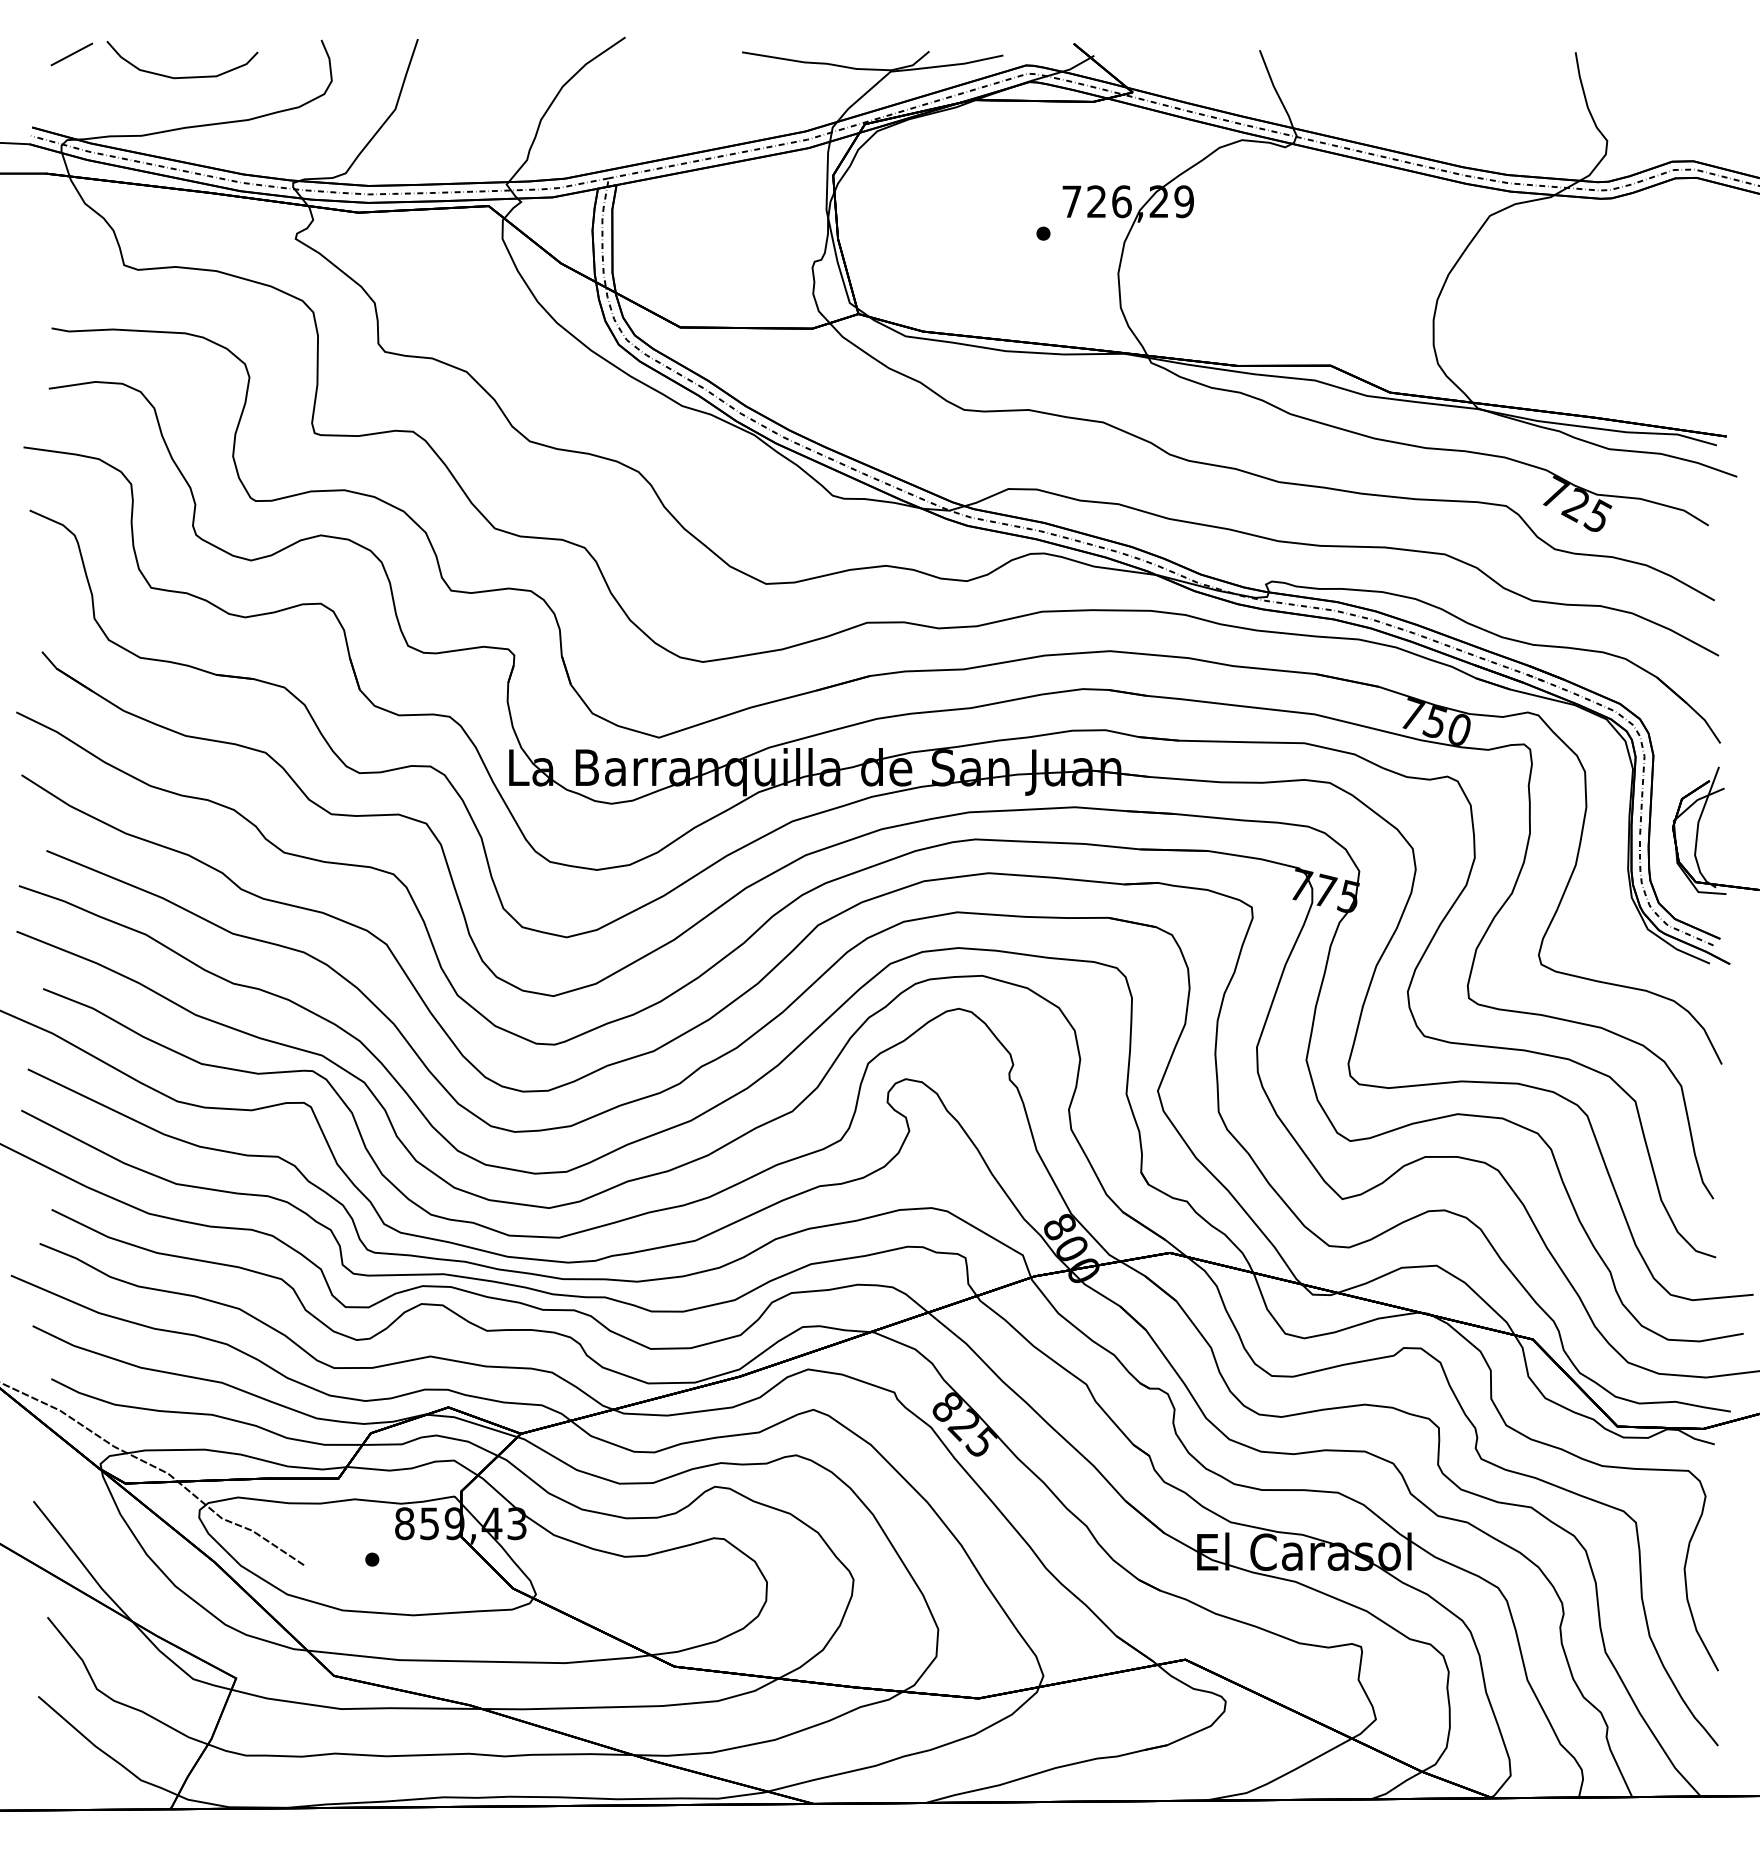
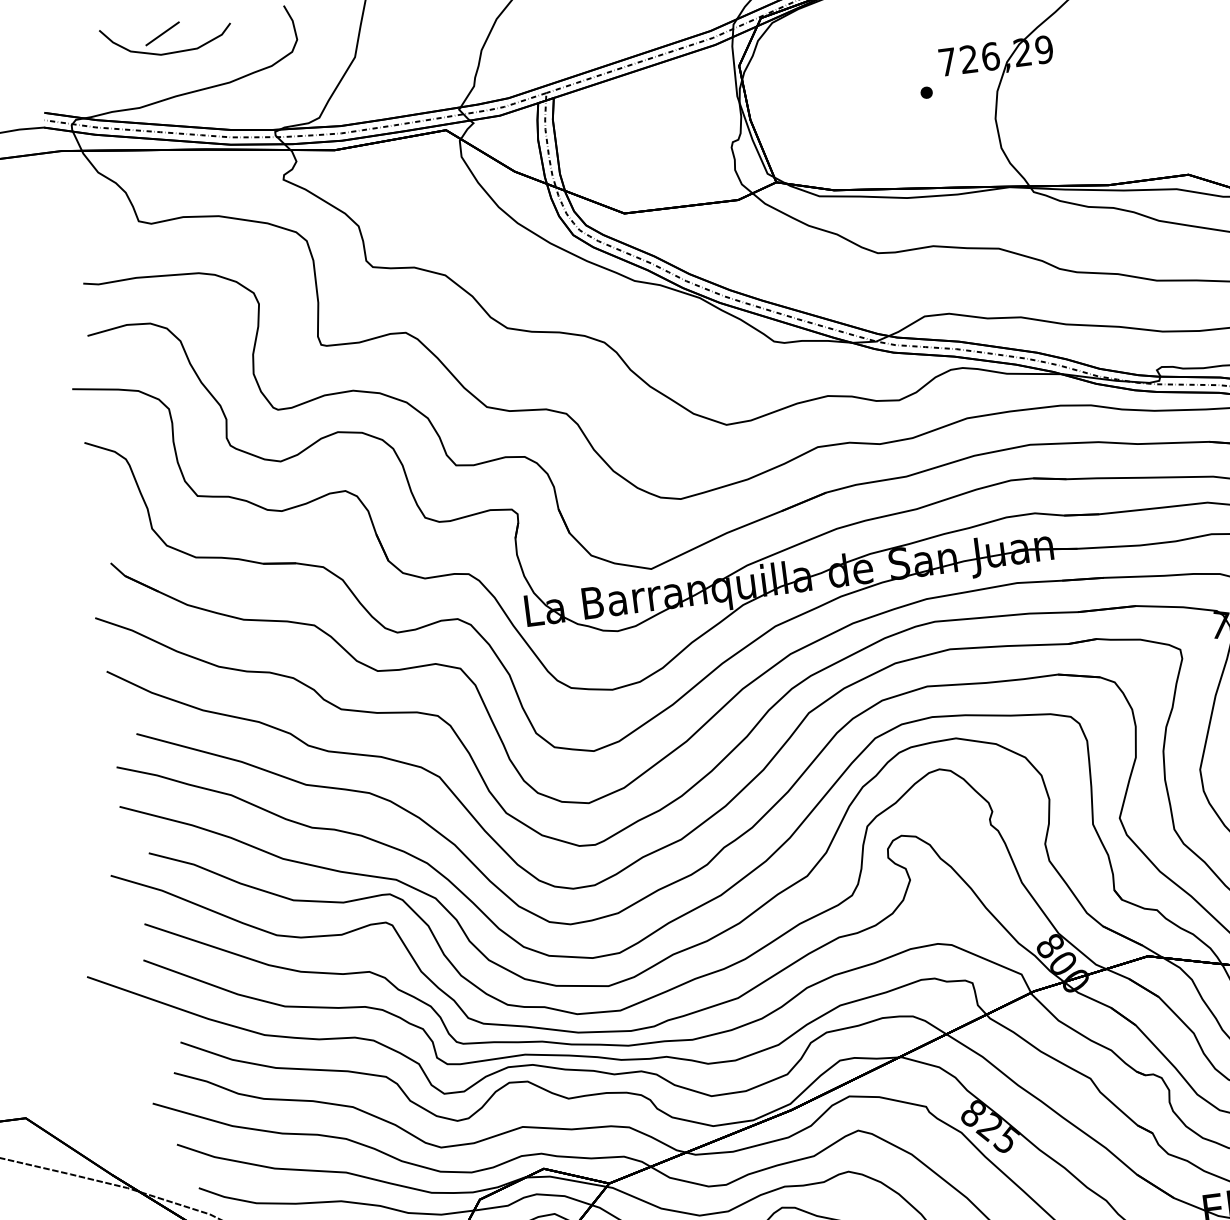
line: (71, 54) -> (162, 33), moved

